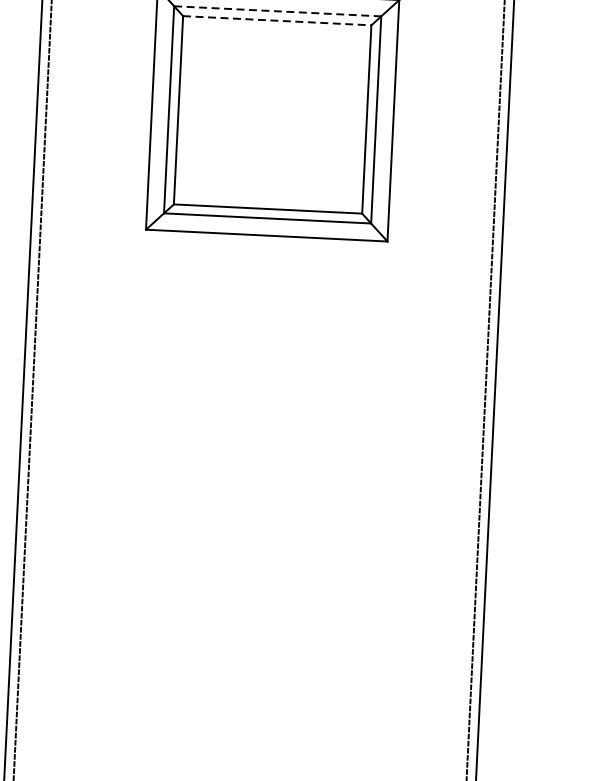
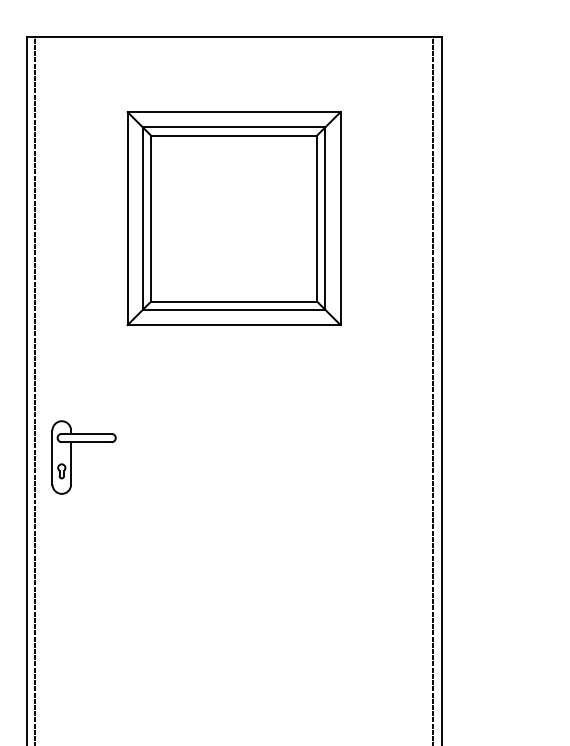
line: (278, 11) -> (234, 127), dashed -> solid
line: (277, 20) -> (234, 135), dashed -> solid
part: (75, 376) -> (71, 457), added

